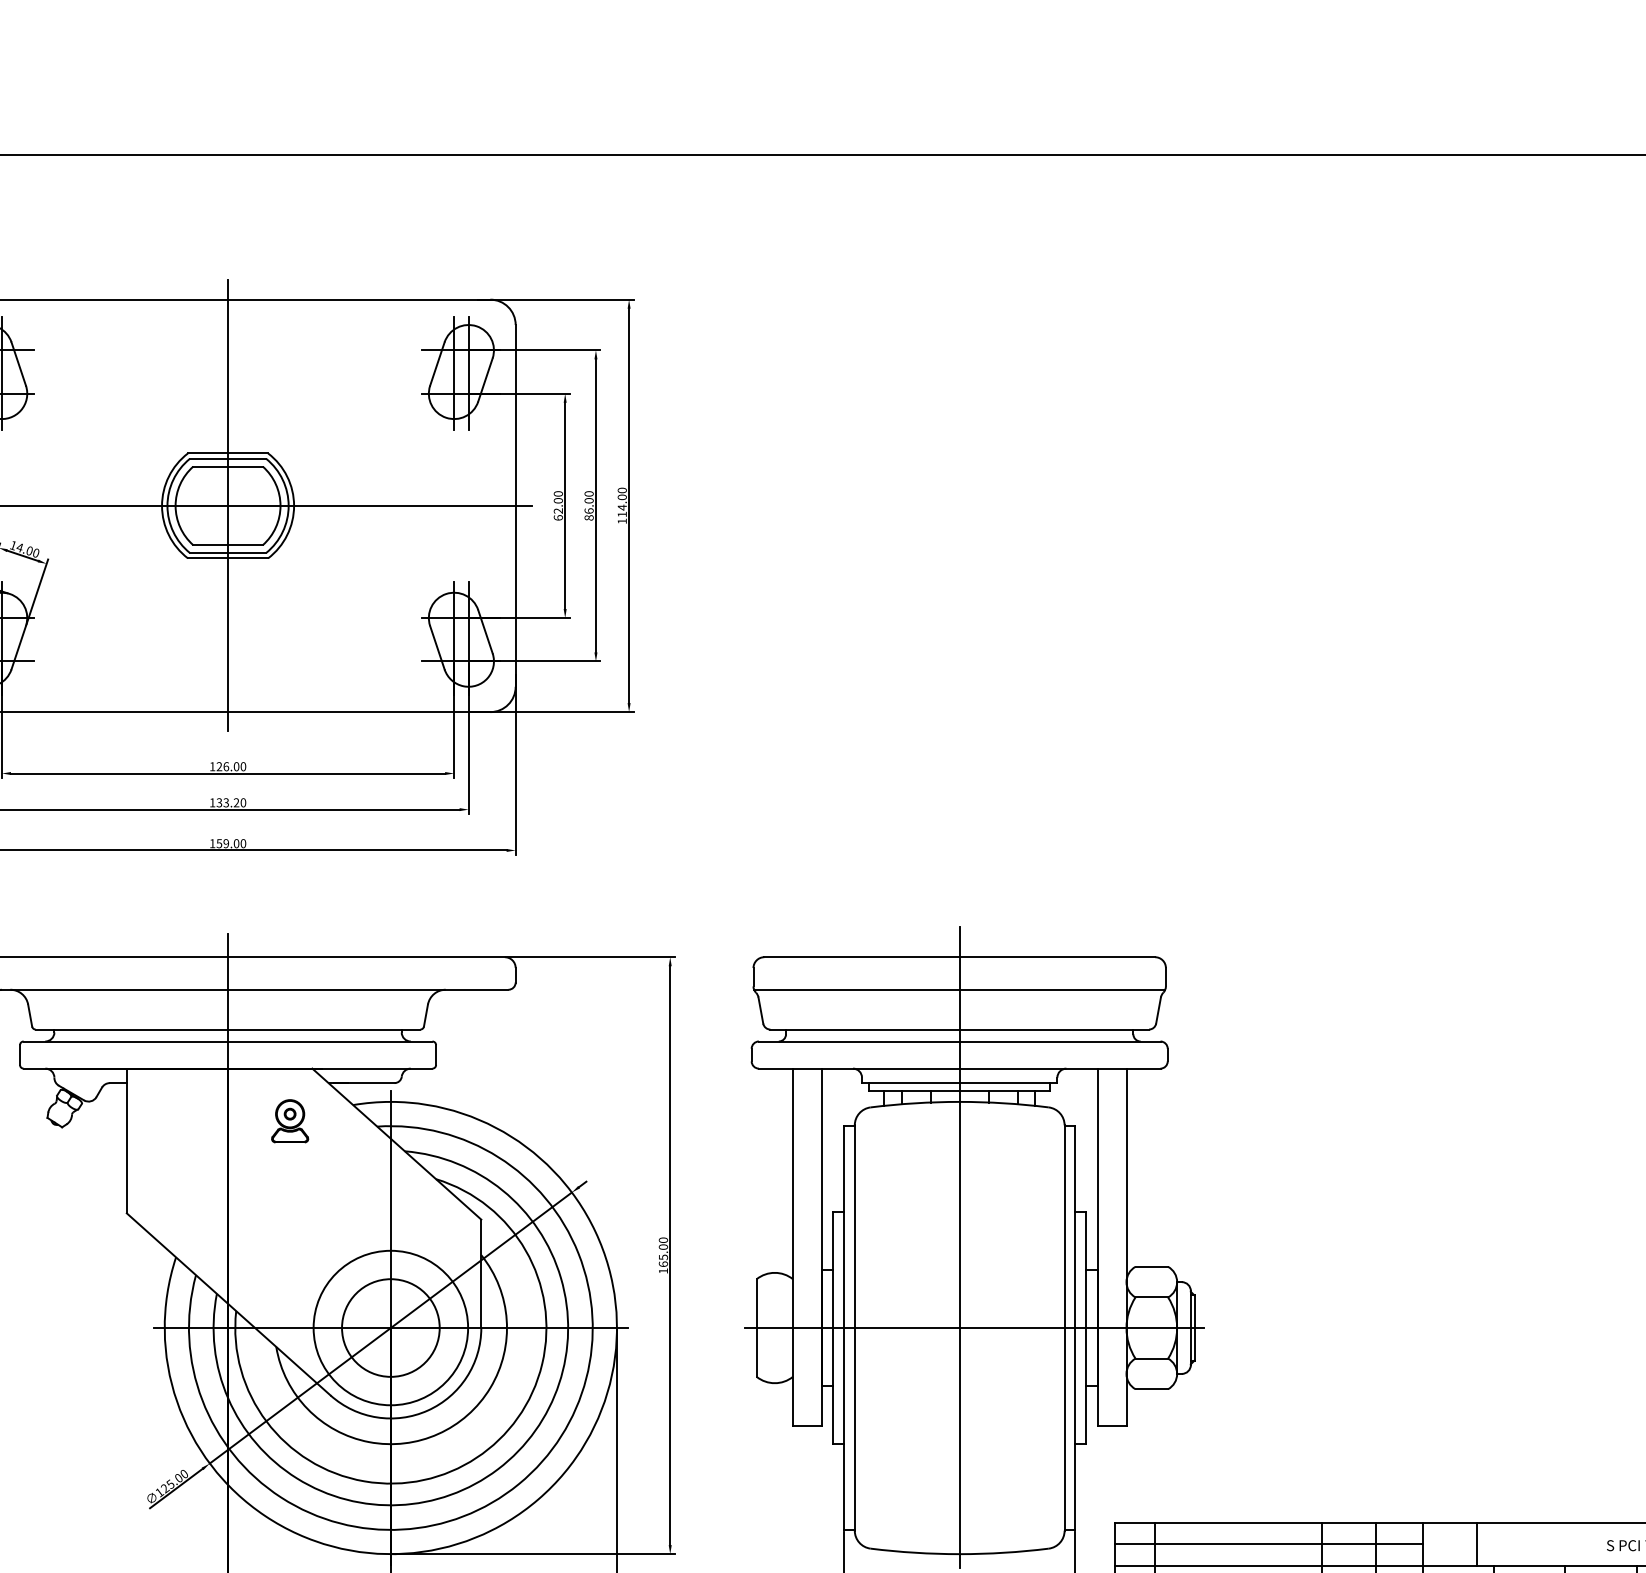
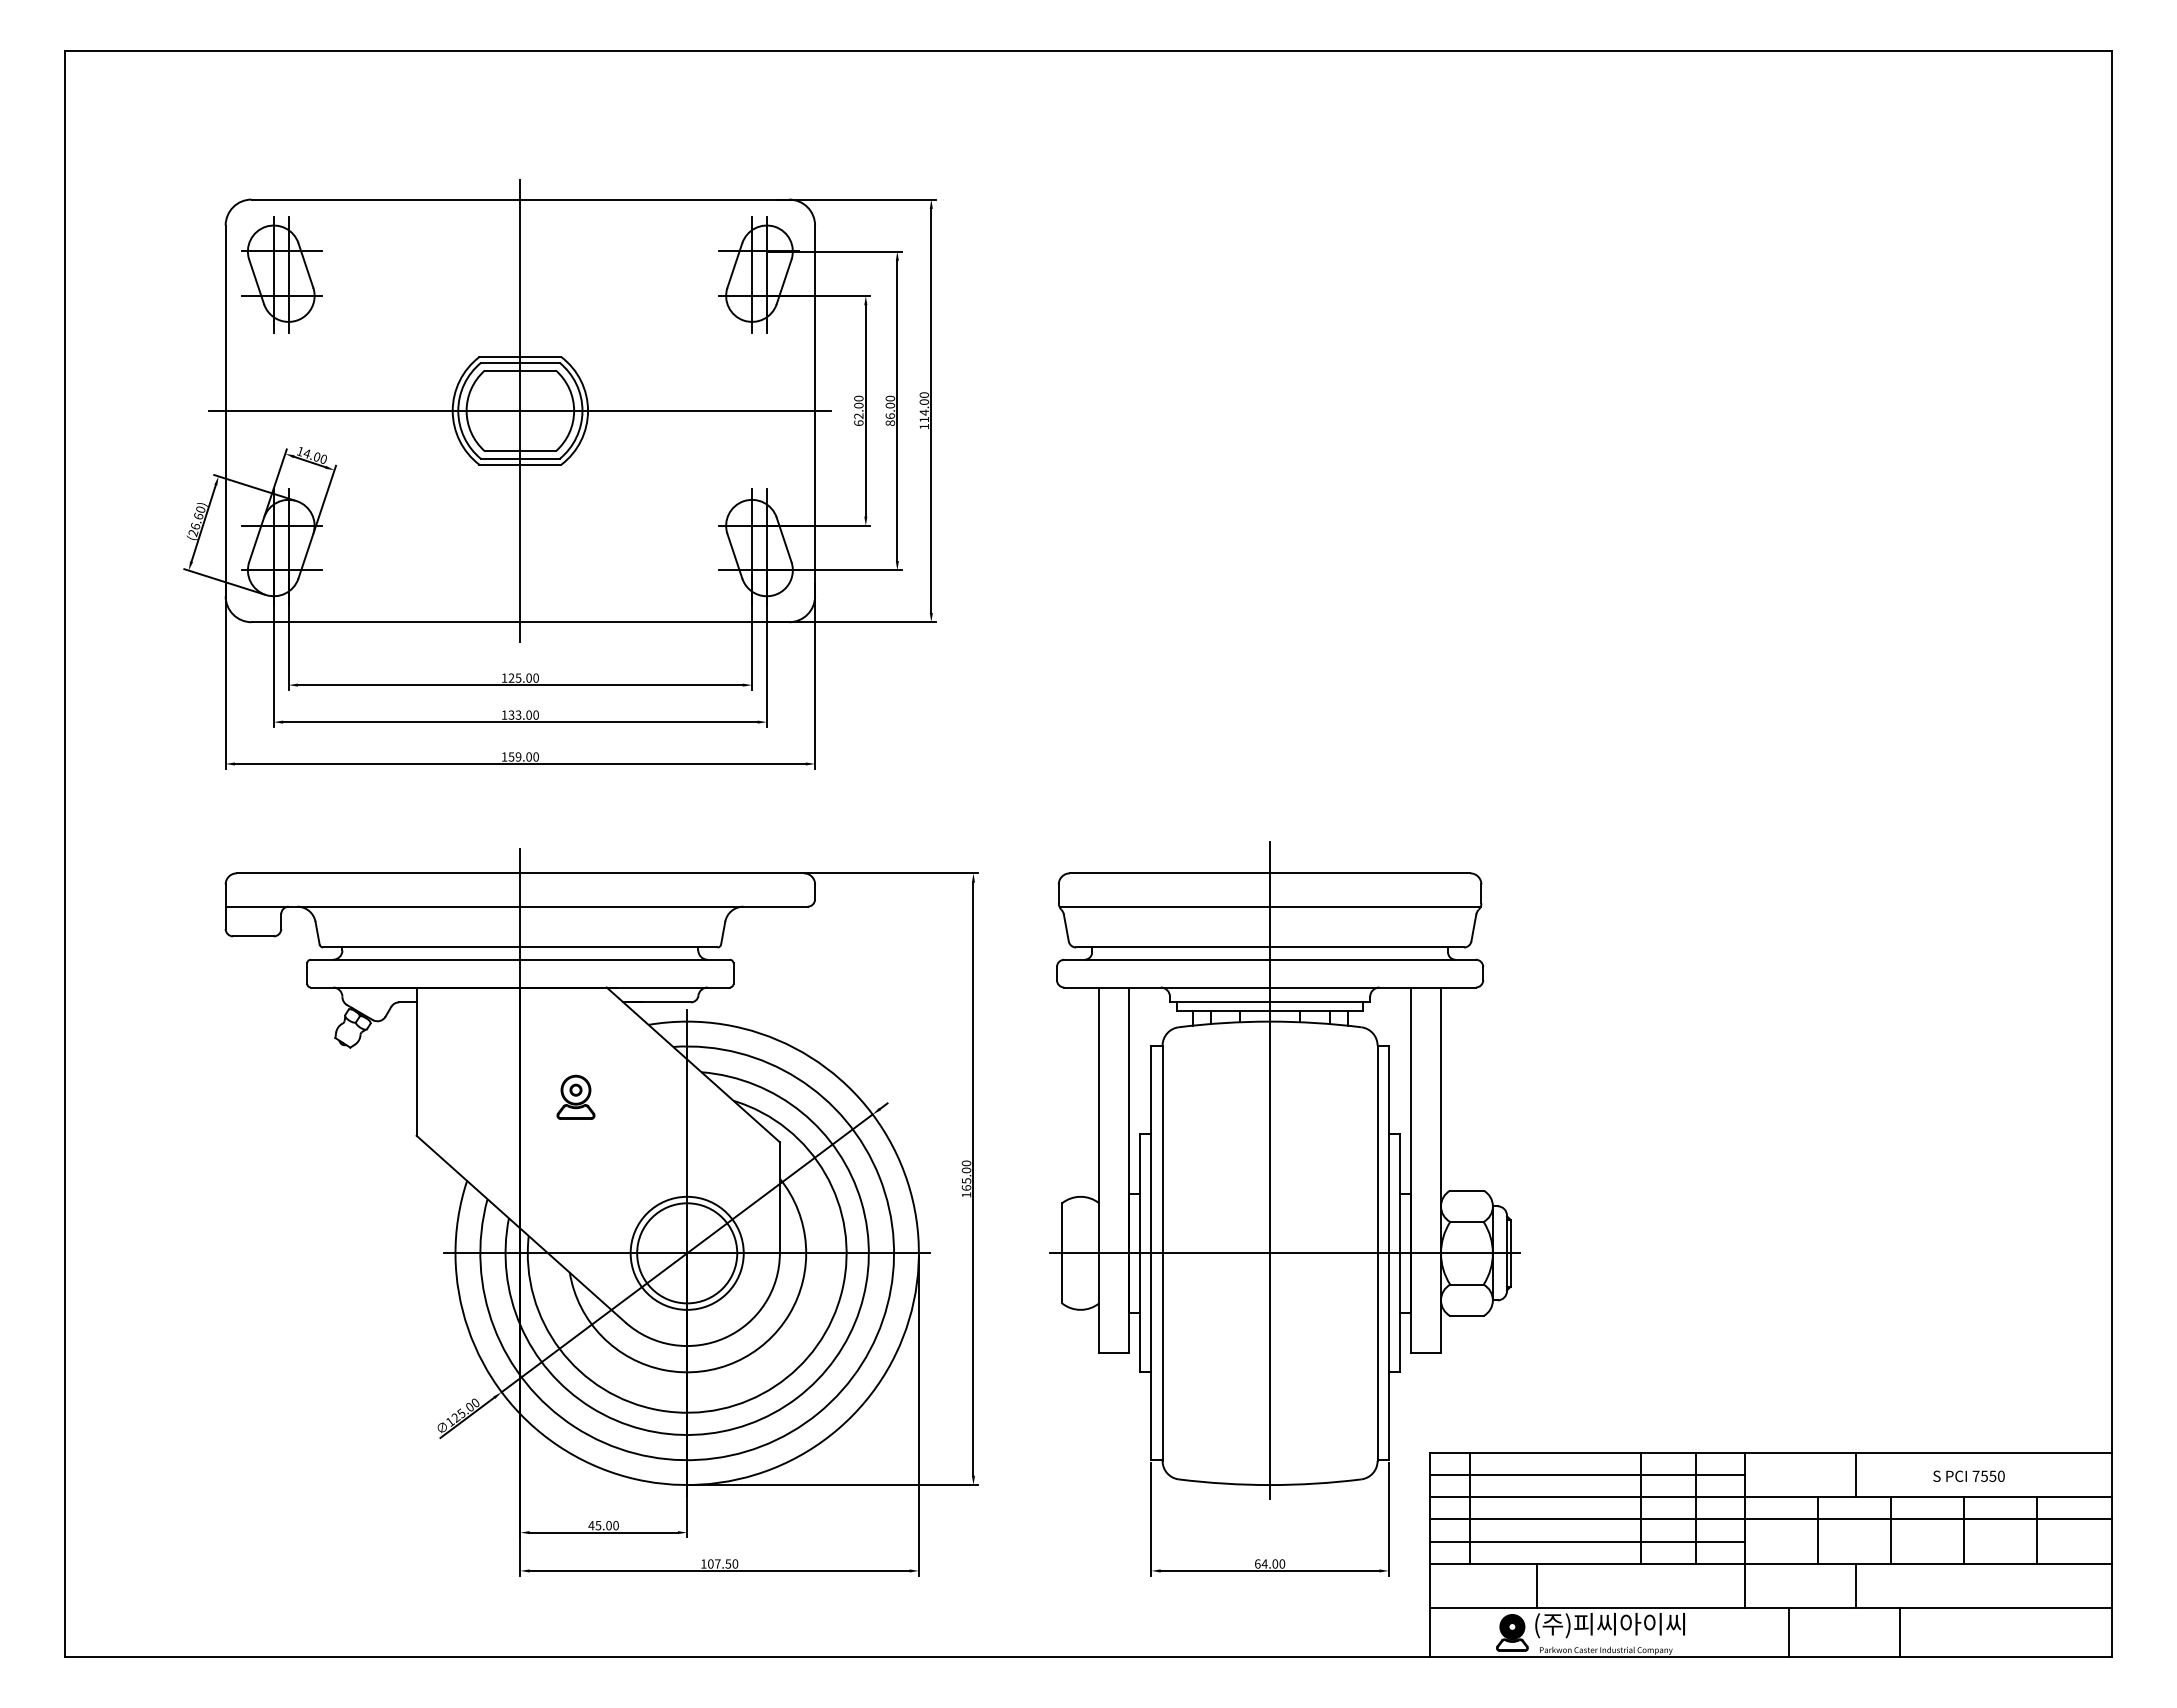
text: (226, 766) -> (518, 677), 126.00 -> 125.00
text: (235, 802) -> (528, 714), 133.20 -> 133.00
part: (289, 1120) -> (575, 1096), moved
circle: (390, 1327) -> (686, 1252), size x0.71
line: (1476, 1543) -> (1855, 1474), moved

